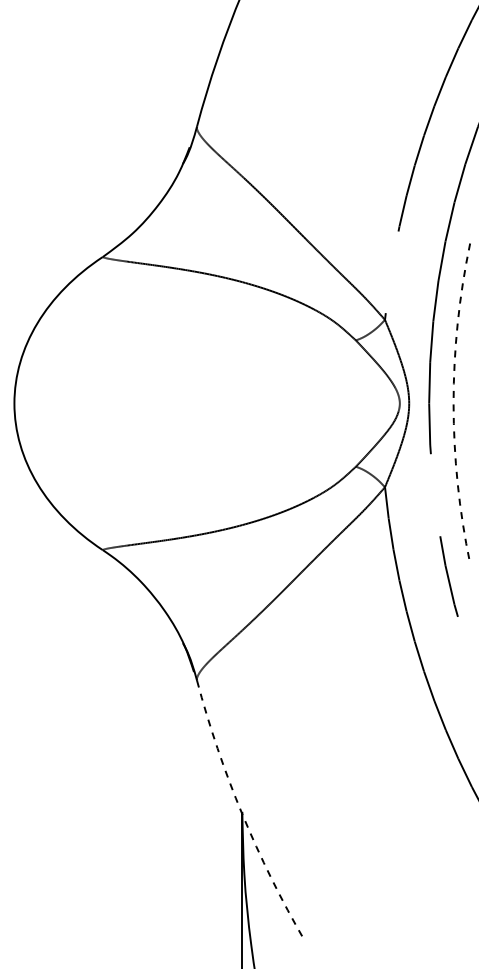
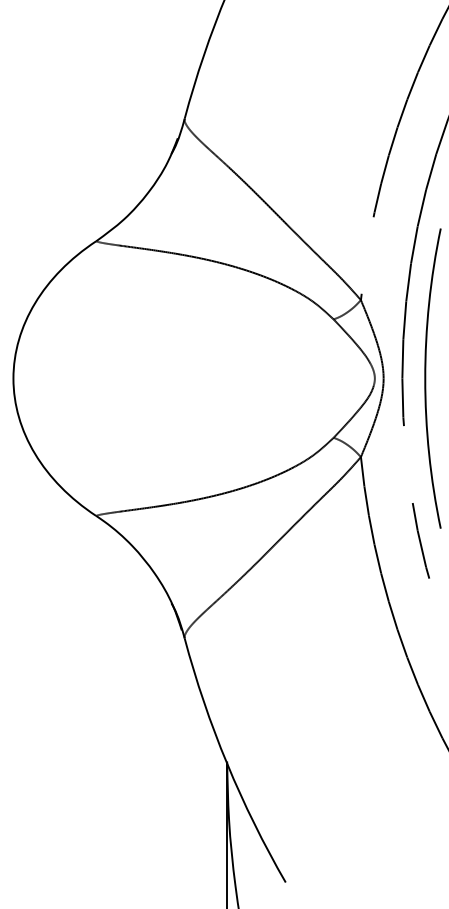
arc: (453, 403) -> (425, 378), dashed -> solid
arc: (242, 814) -> (227, 763), dashed -> solid

